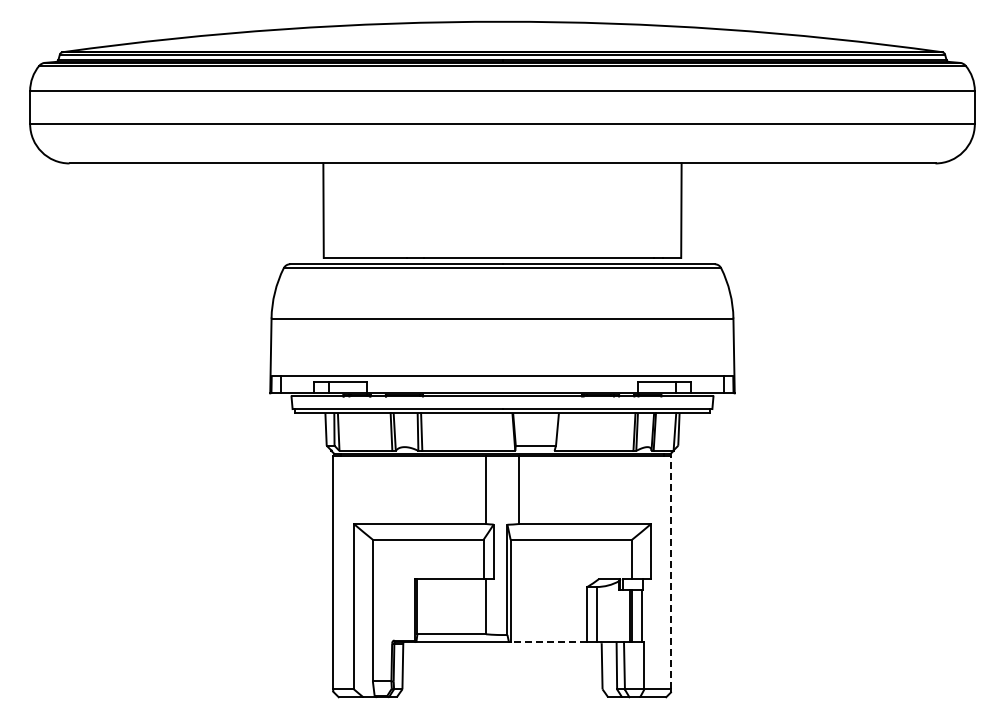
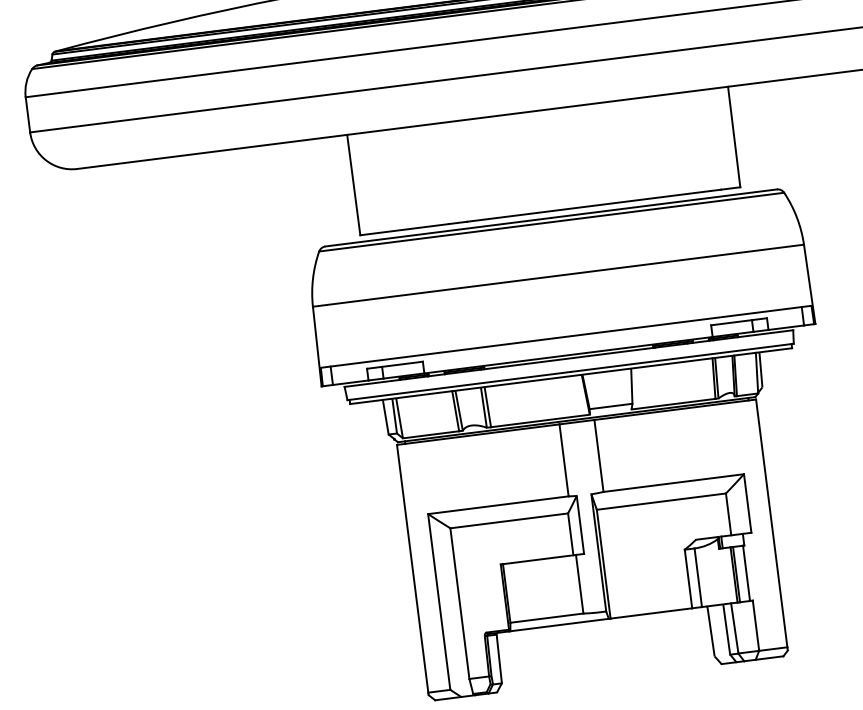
line: (670, 572) -> (771, 523), dashed -> solid
line: (548, 642) -> (650, 613), dashed -> solid

